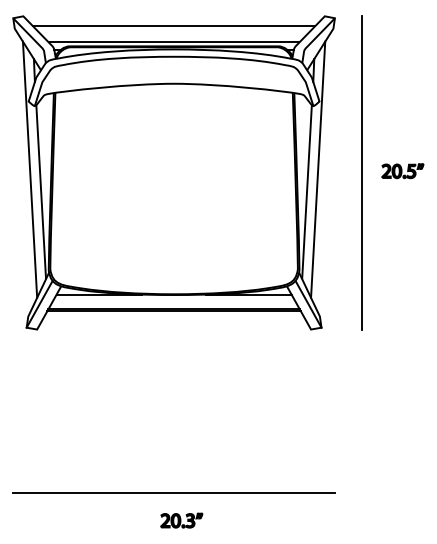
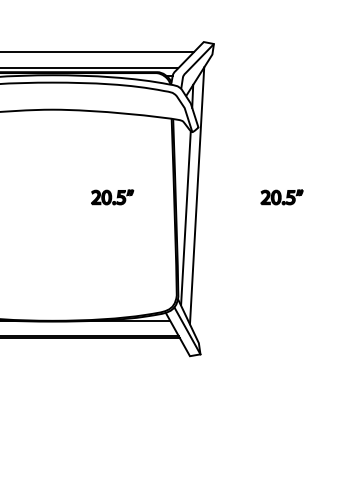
part: (233, 171) -> (112, 197), added
line: (362, 172) -> (241, 198), removed

